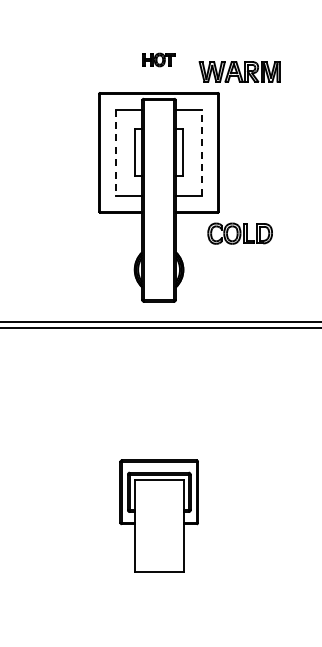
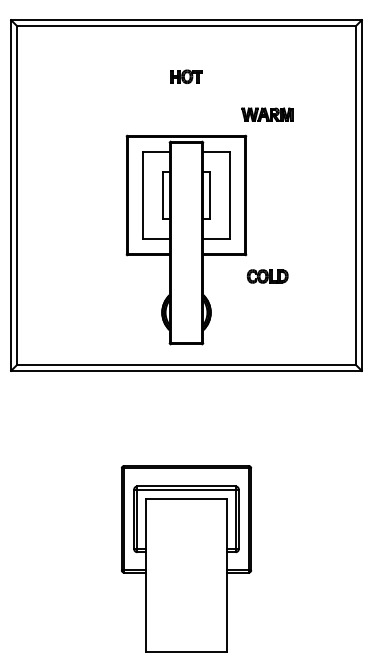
part: (159, 59) -> (186, 76), moved
part: (240, 71) -> (267, 114), size x0.62
line: (202, 152) -> (229, 195), dashed -> solid
line: (116, 153) -> (143, 196), dashed -> solid
part: (240, 233) -> (267, 276), size x0.62
part: (159, 515) -> (186, 558), size x1.67

